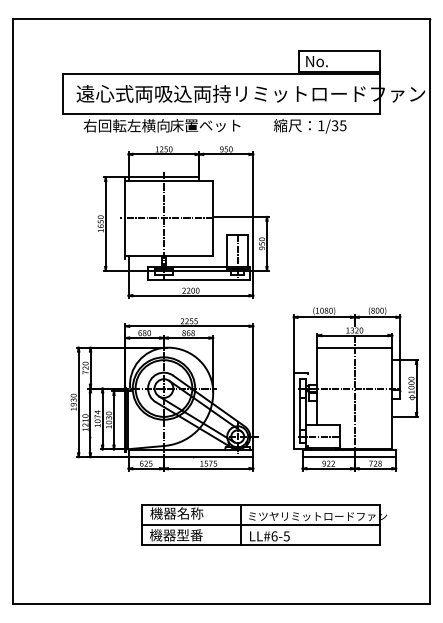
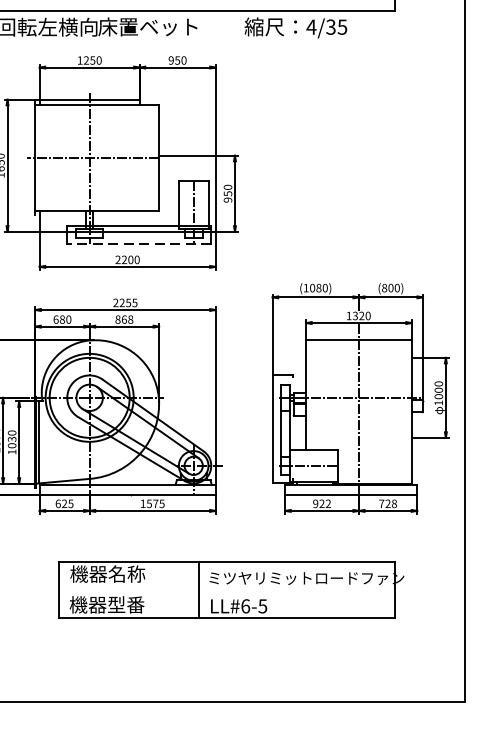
text: (320, 125) -> (310, 26), 1/35 -> 4/35
line: (198, 279) -> (138, 244), solid -> dashed
line: (261, 524) -> (227, 589), removed

